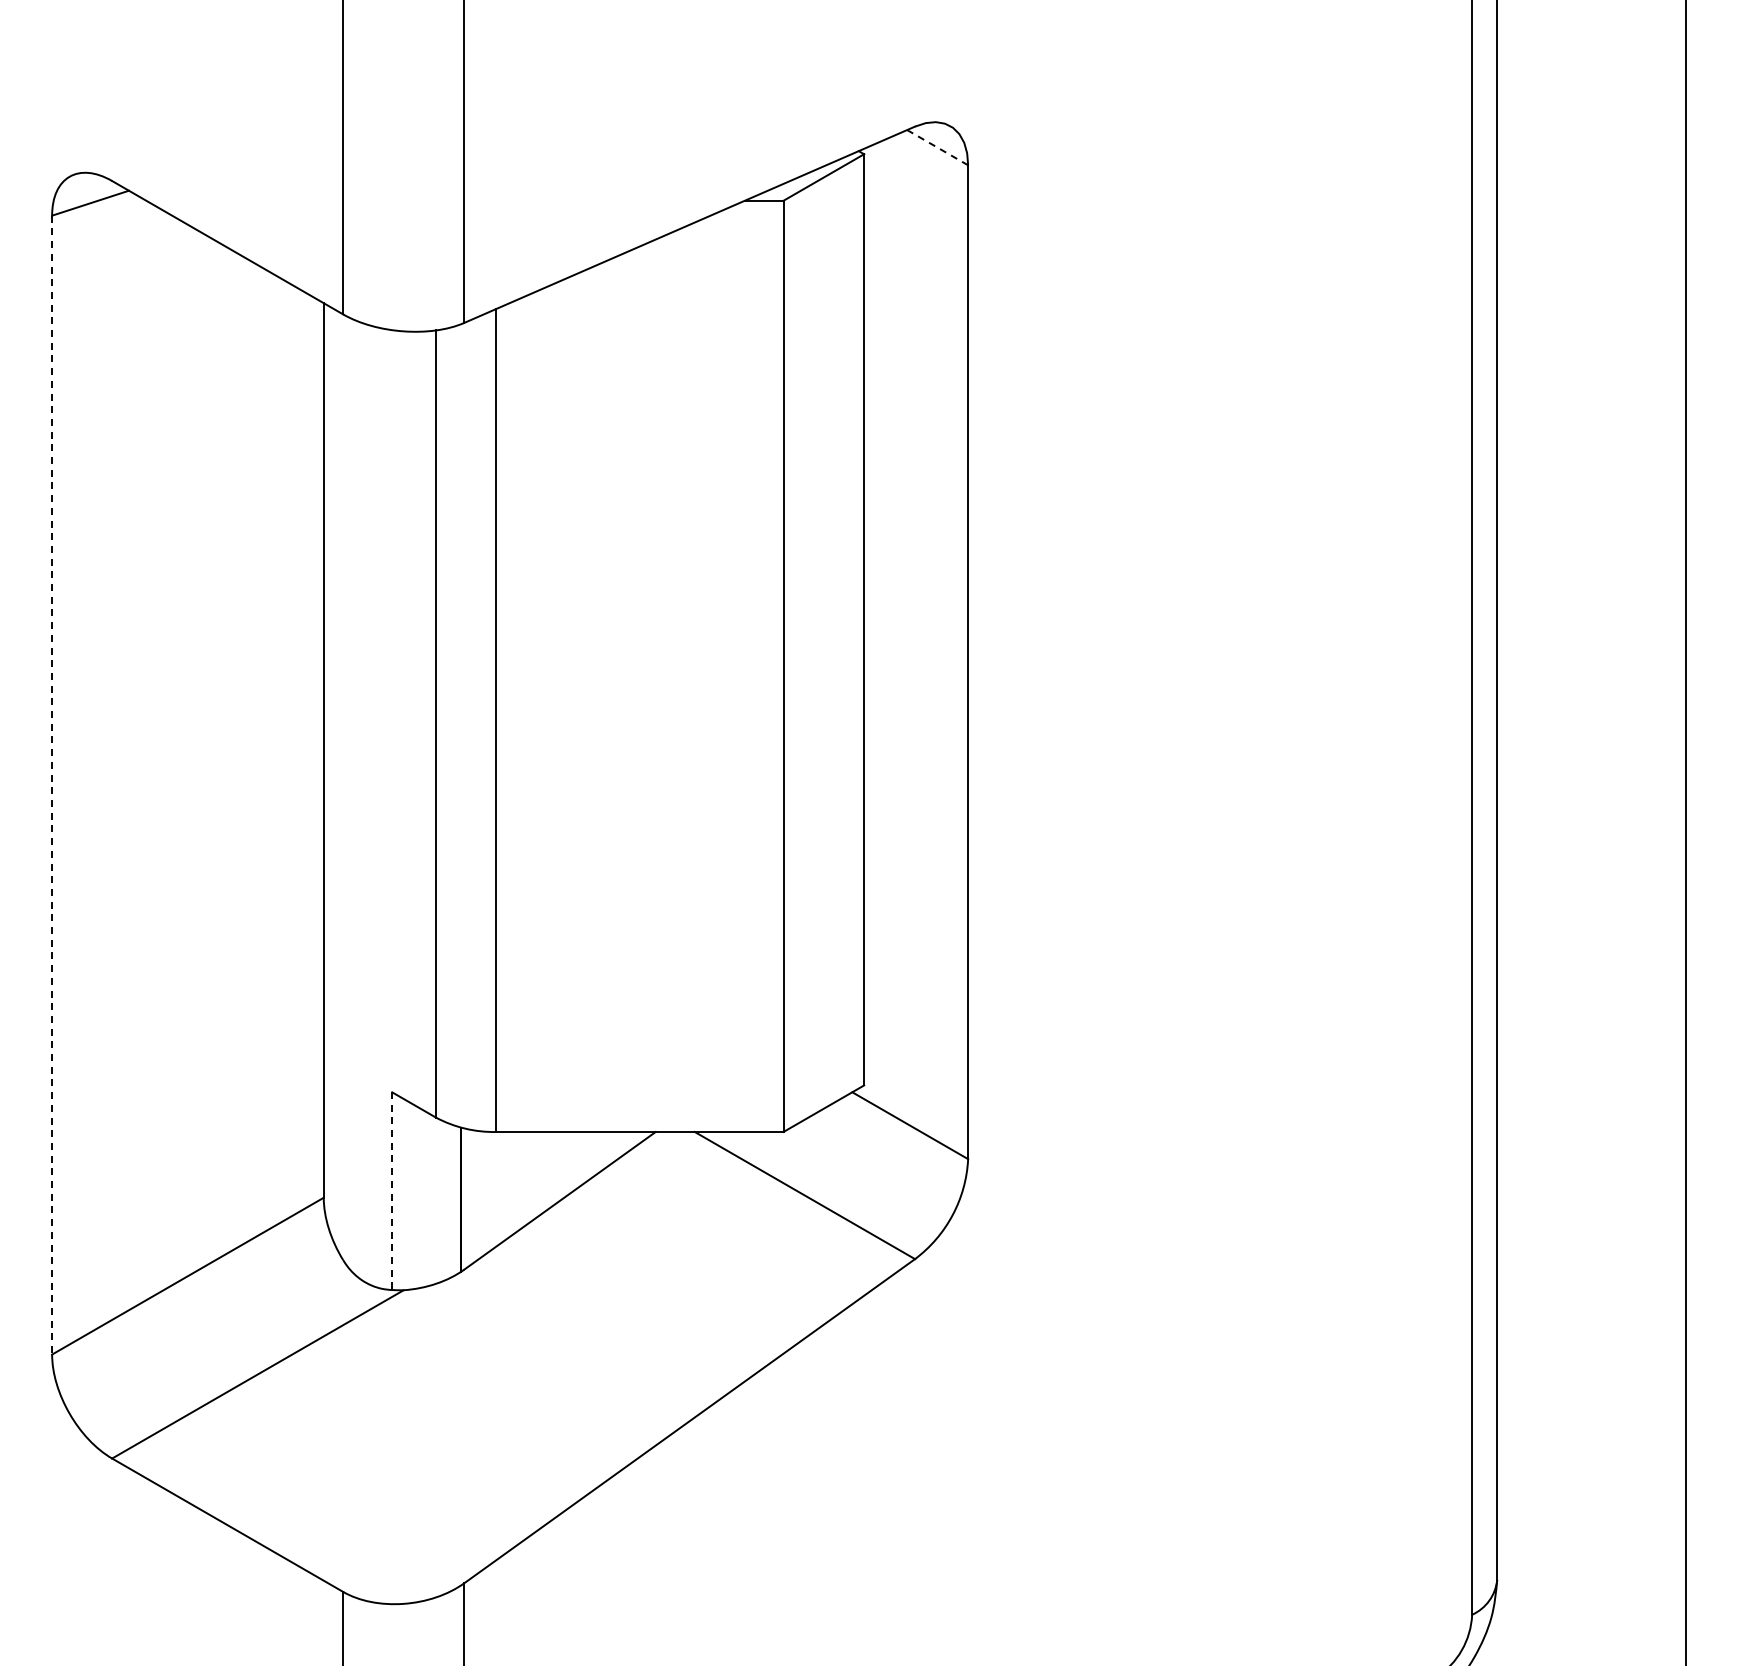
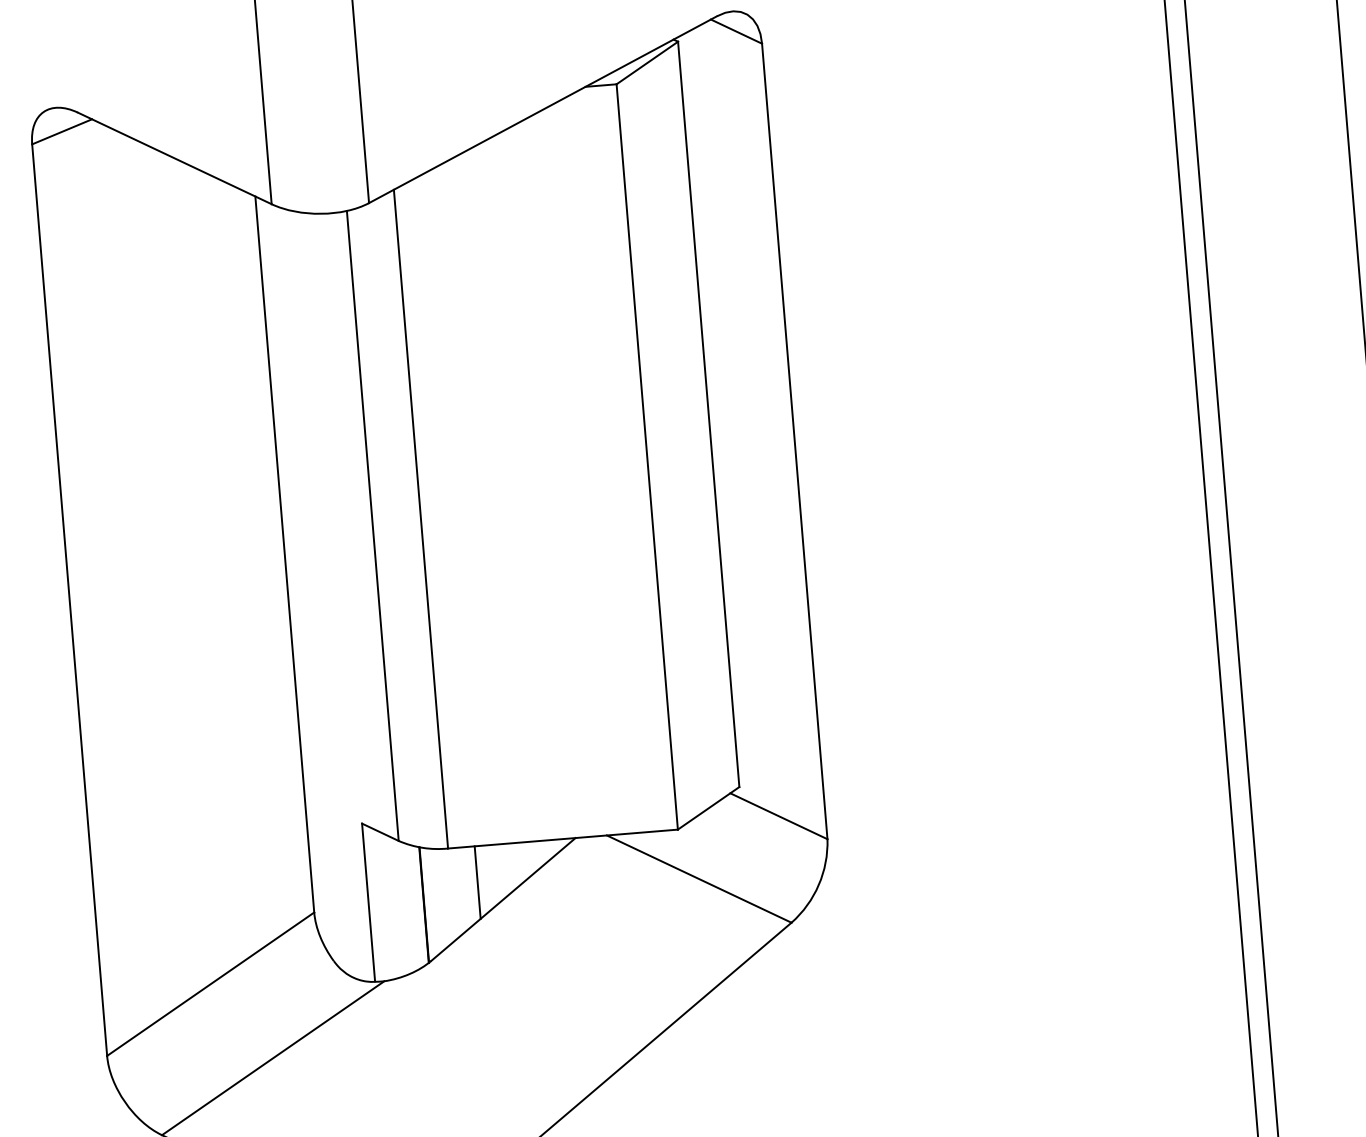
line: (937, 147) -> (736, 31), dashed -> solid
line: (52, 785) -> (69, 600), dashed -> solid
line: (529, 1177) -> (477, 882), added
line: (392, 1190) -> (368, 902), dashed -> solid

